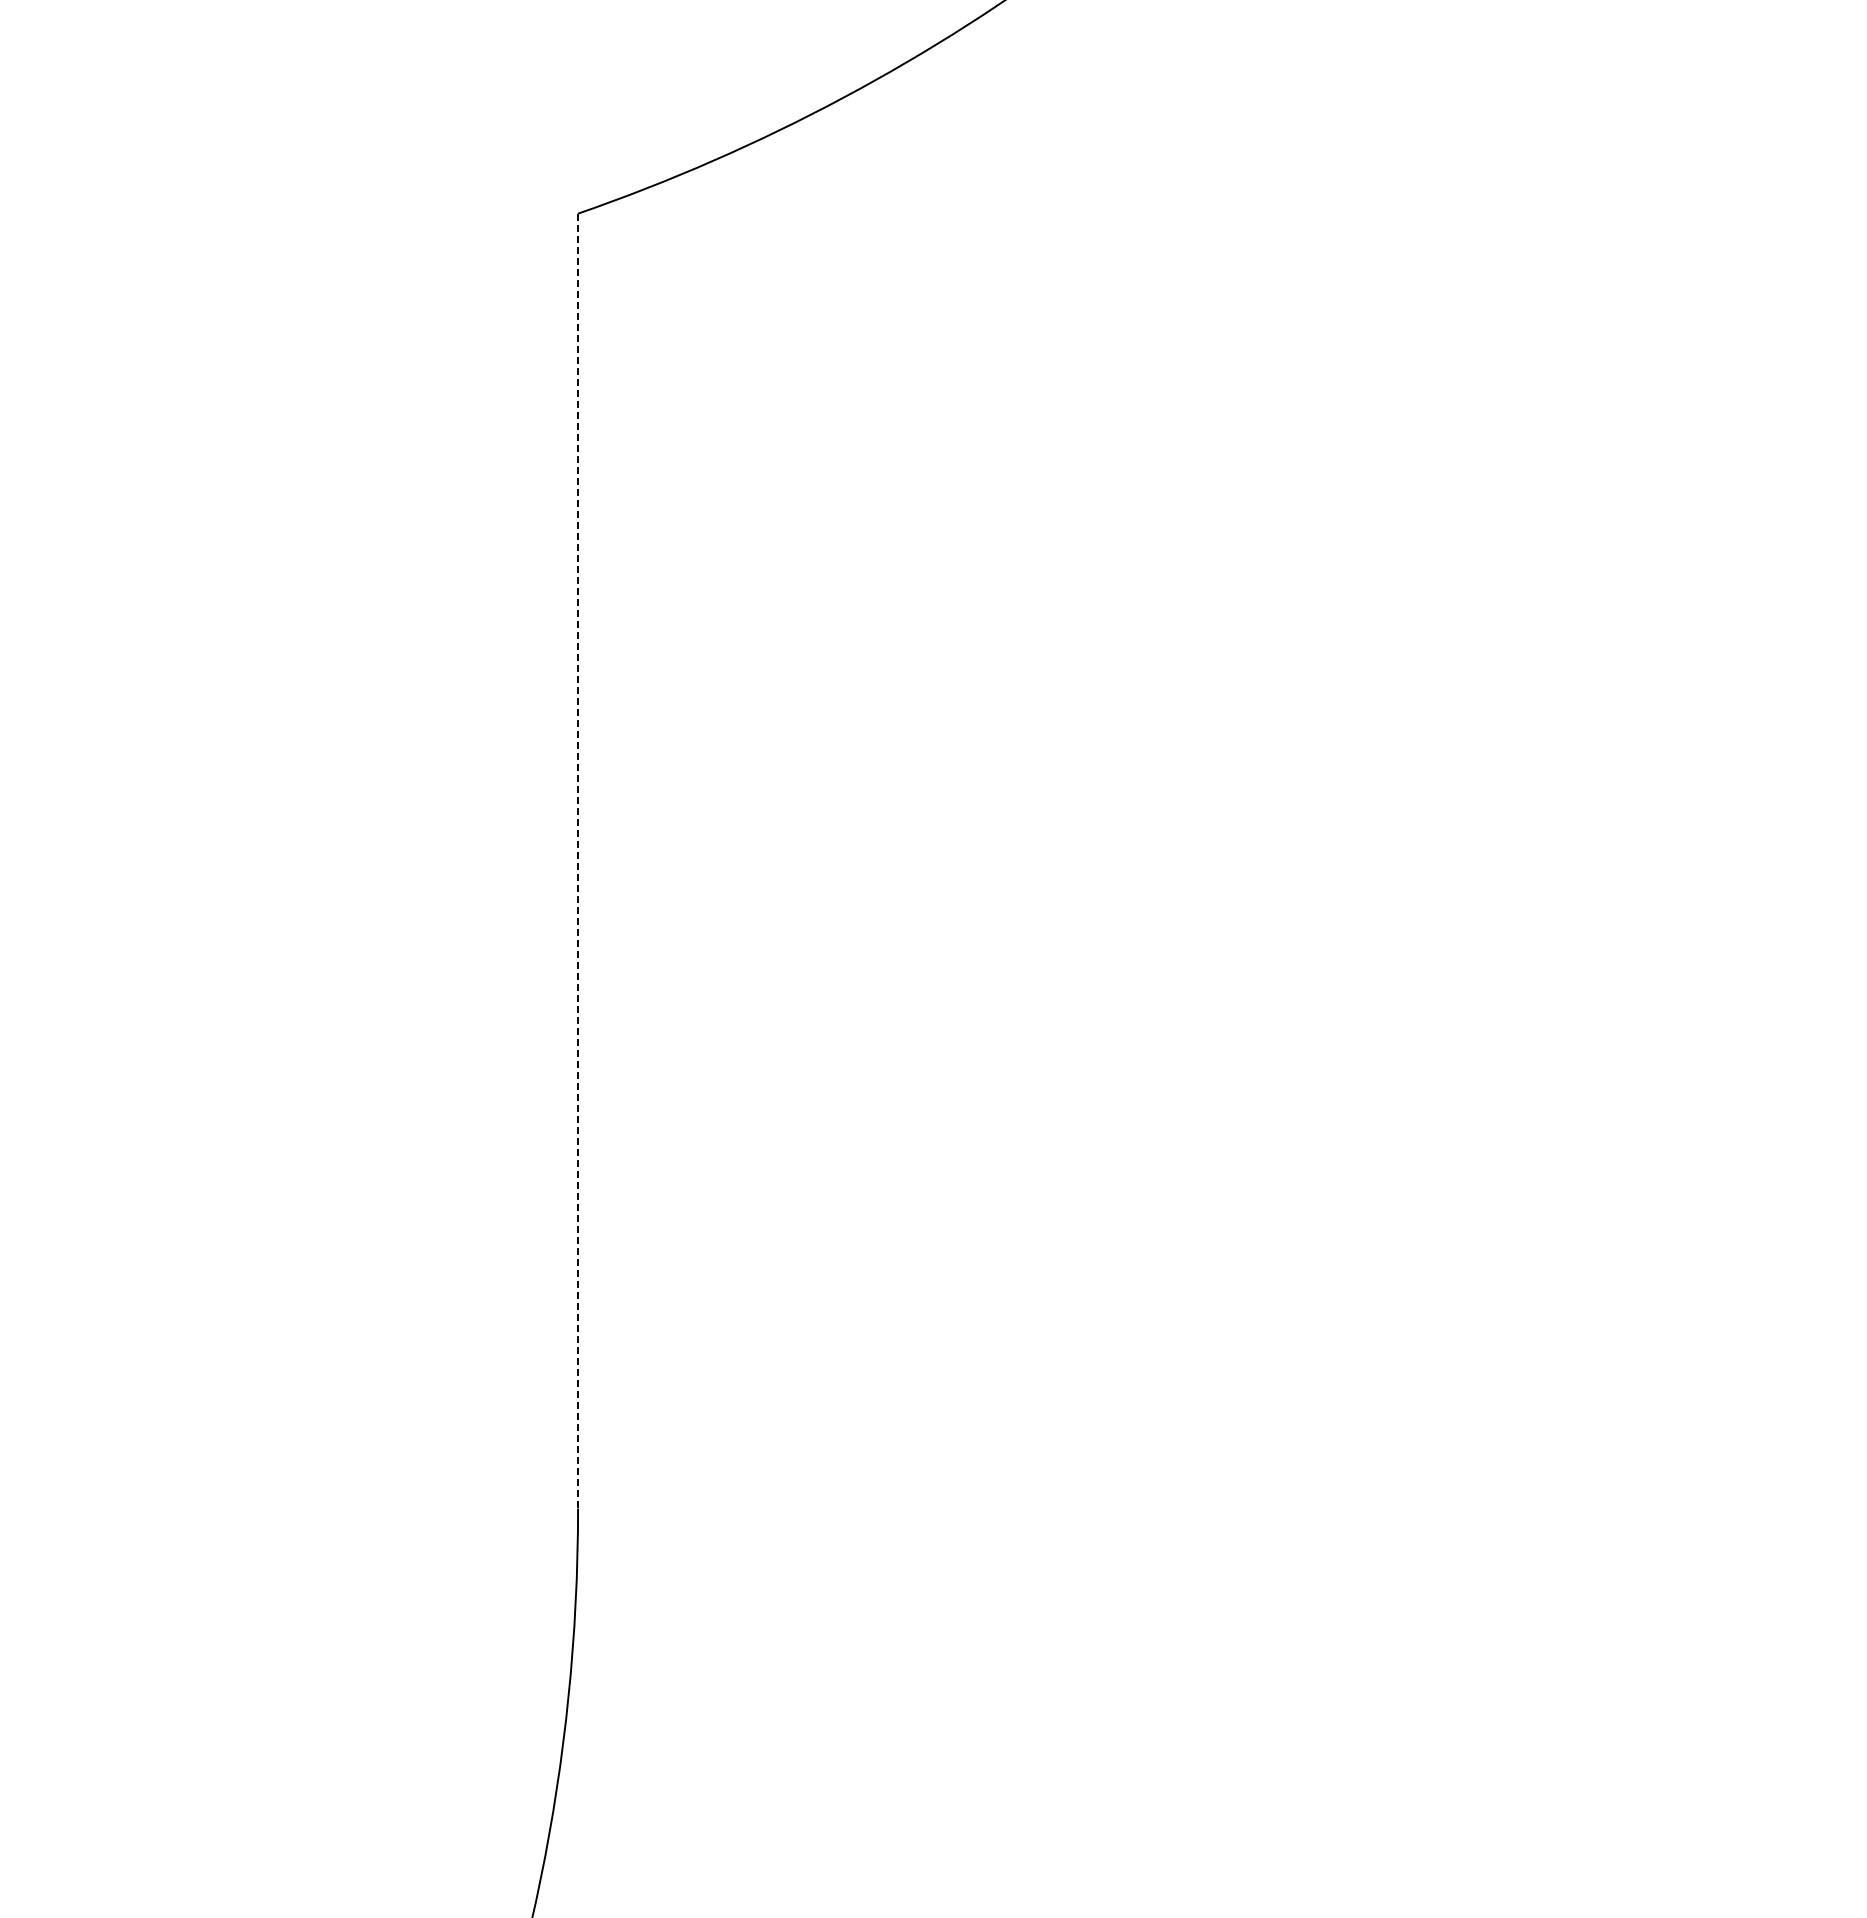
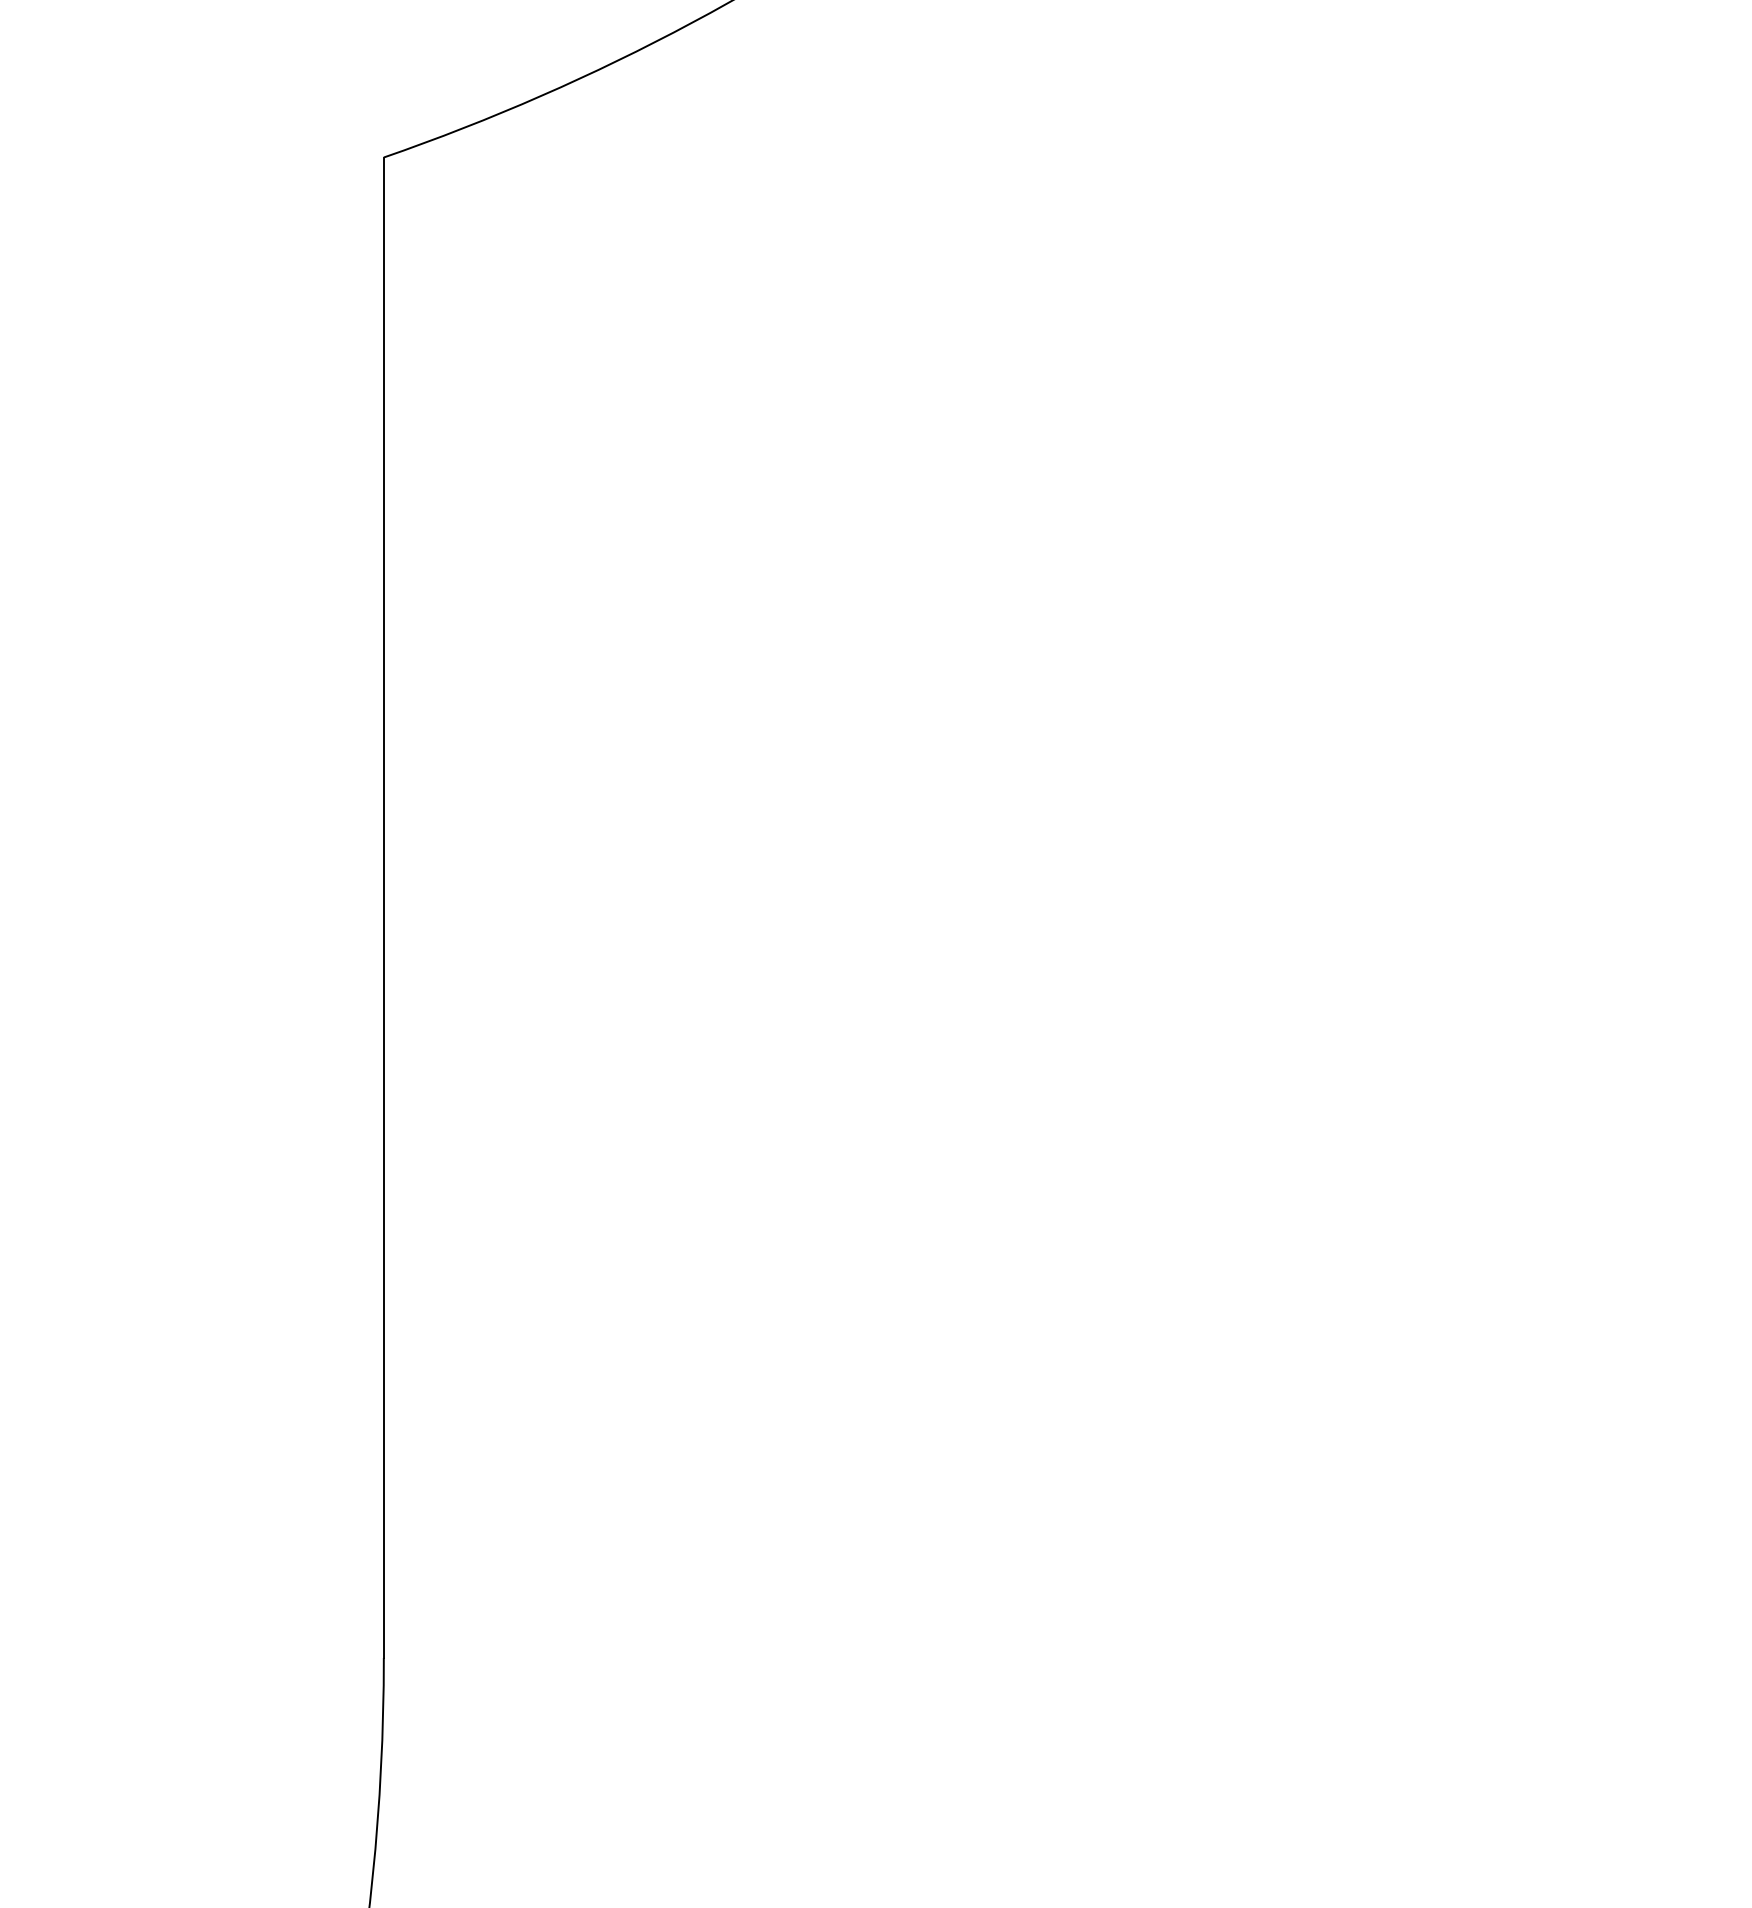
line: (578, 861) -> (384, 908), dashed -> solid

